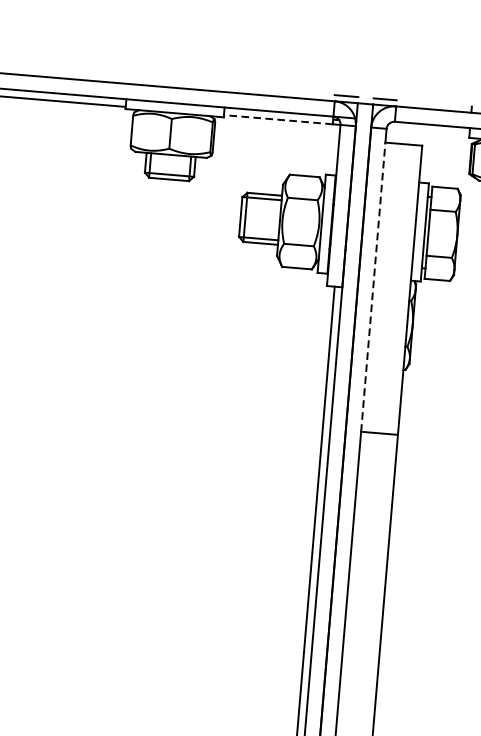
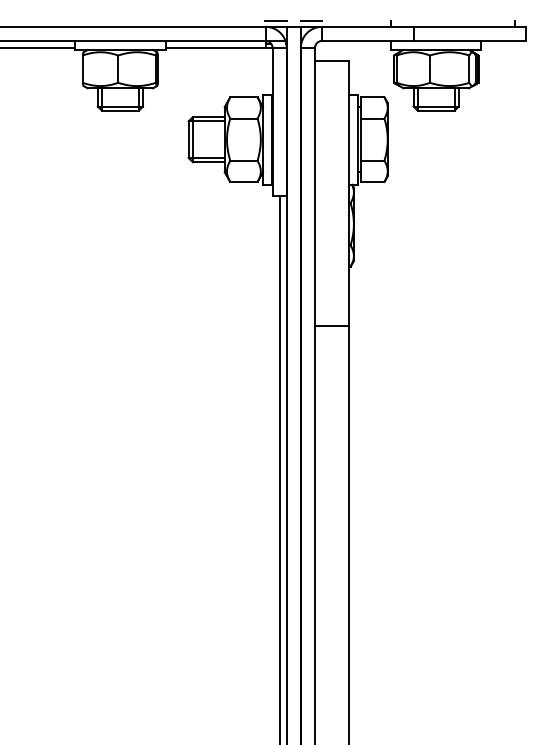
line: (278, 120) -> (215, 48), dashed -> solid
line: (372, 287) -> (314, 193), dashed -> solid

